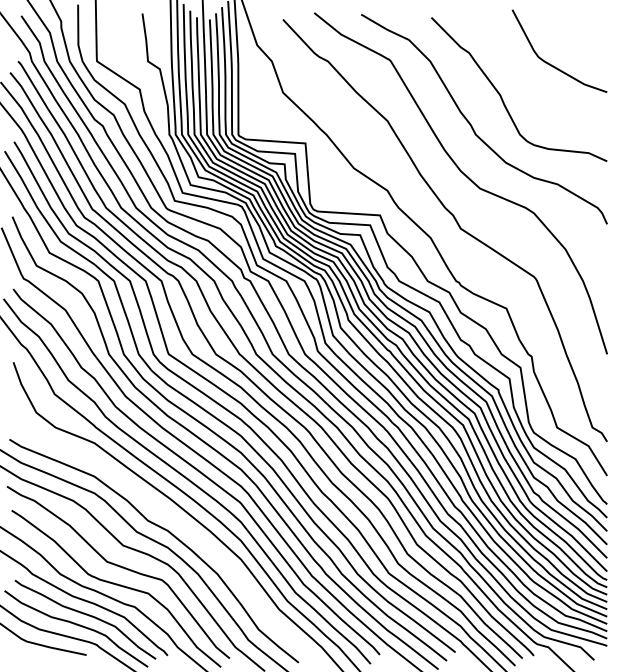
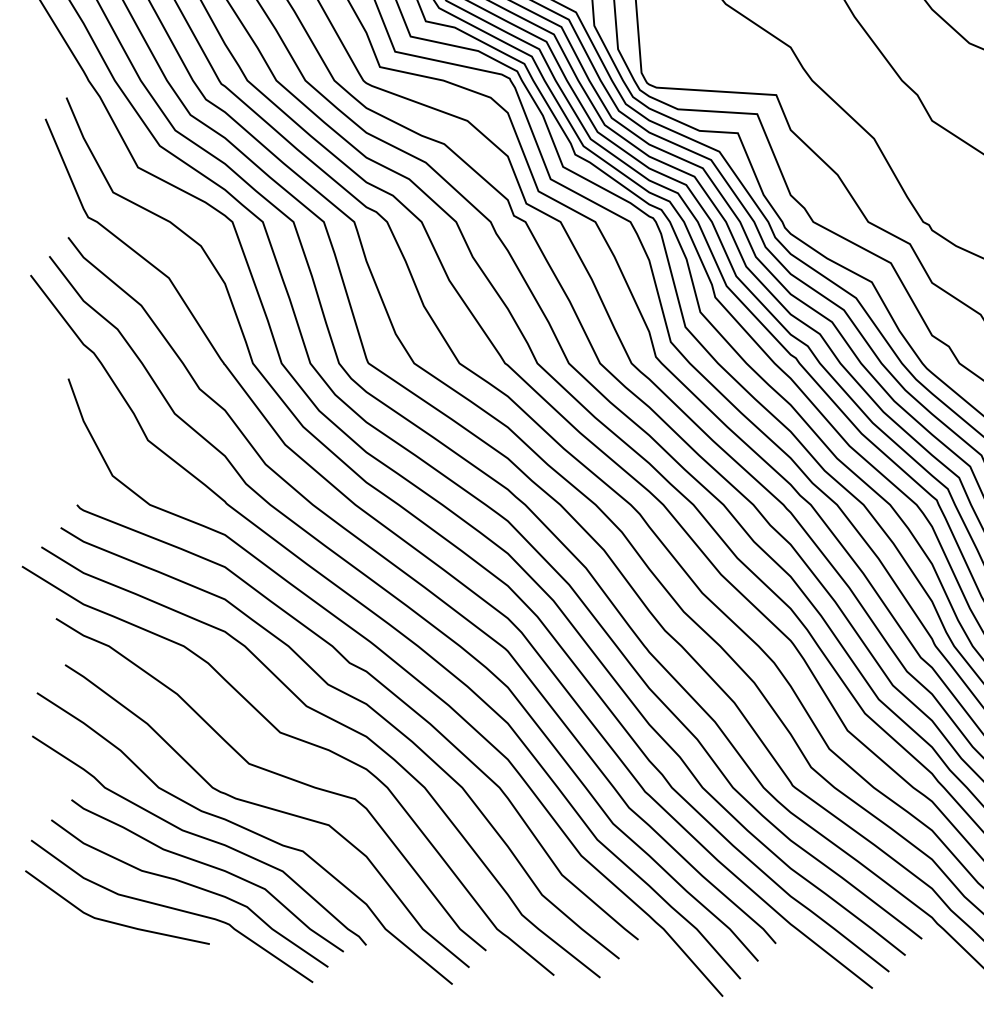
curve: (177, 523) -> (385, 689), added

